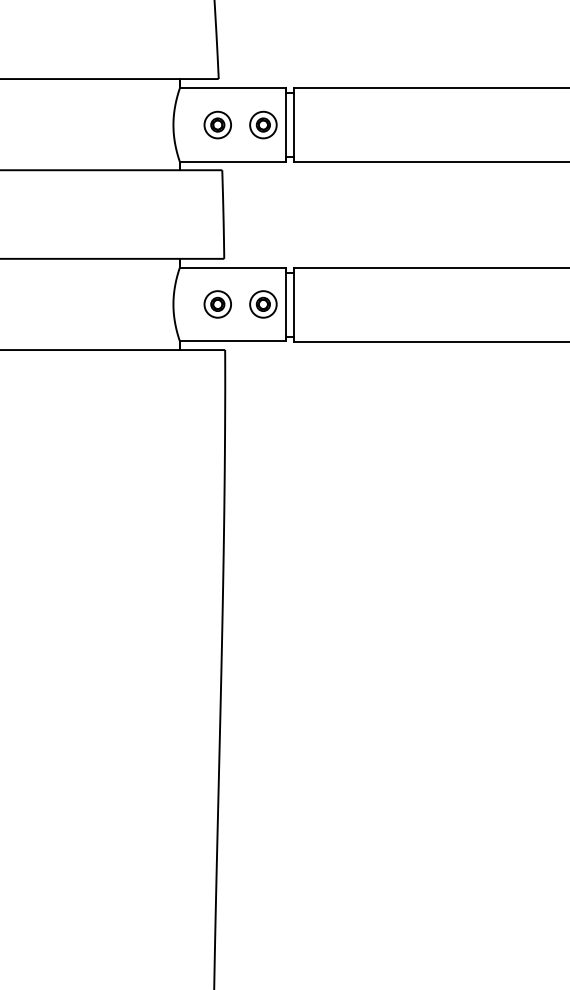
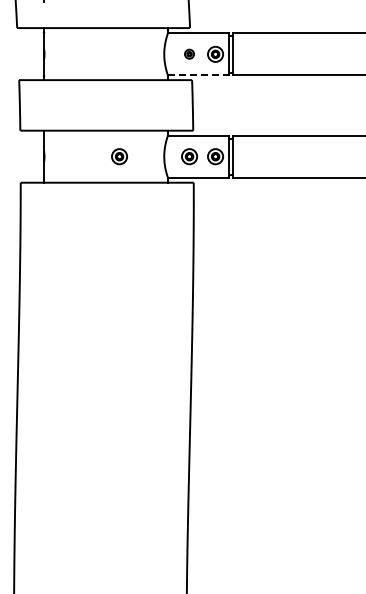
part: (217, 123) -> (189, 53), size x0.6
line: (233, 162) -> (198, 75), solid -> dashed
part: (94, 304) -> (119, 156), added

